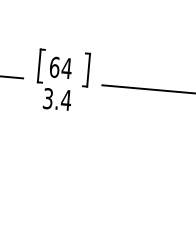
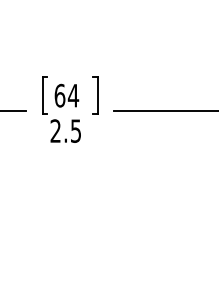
text: (56, 98) -> (65, 130), 3.4 -> 2.5

